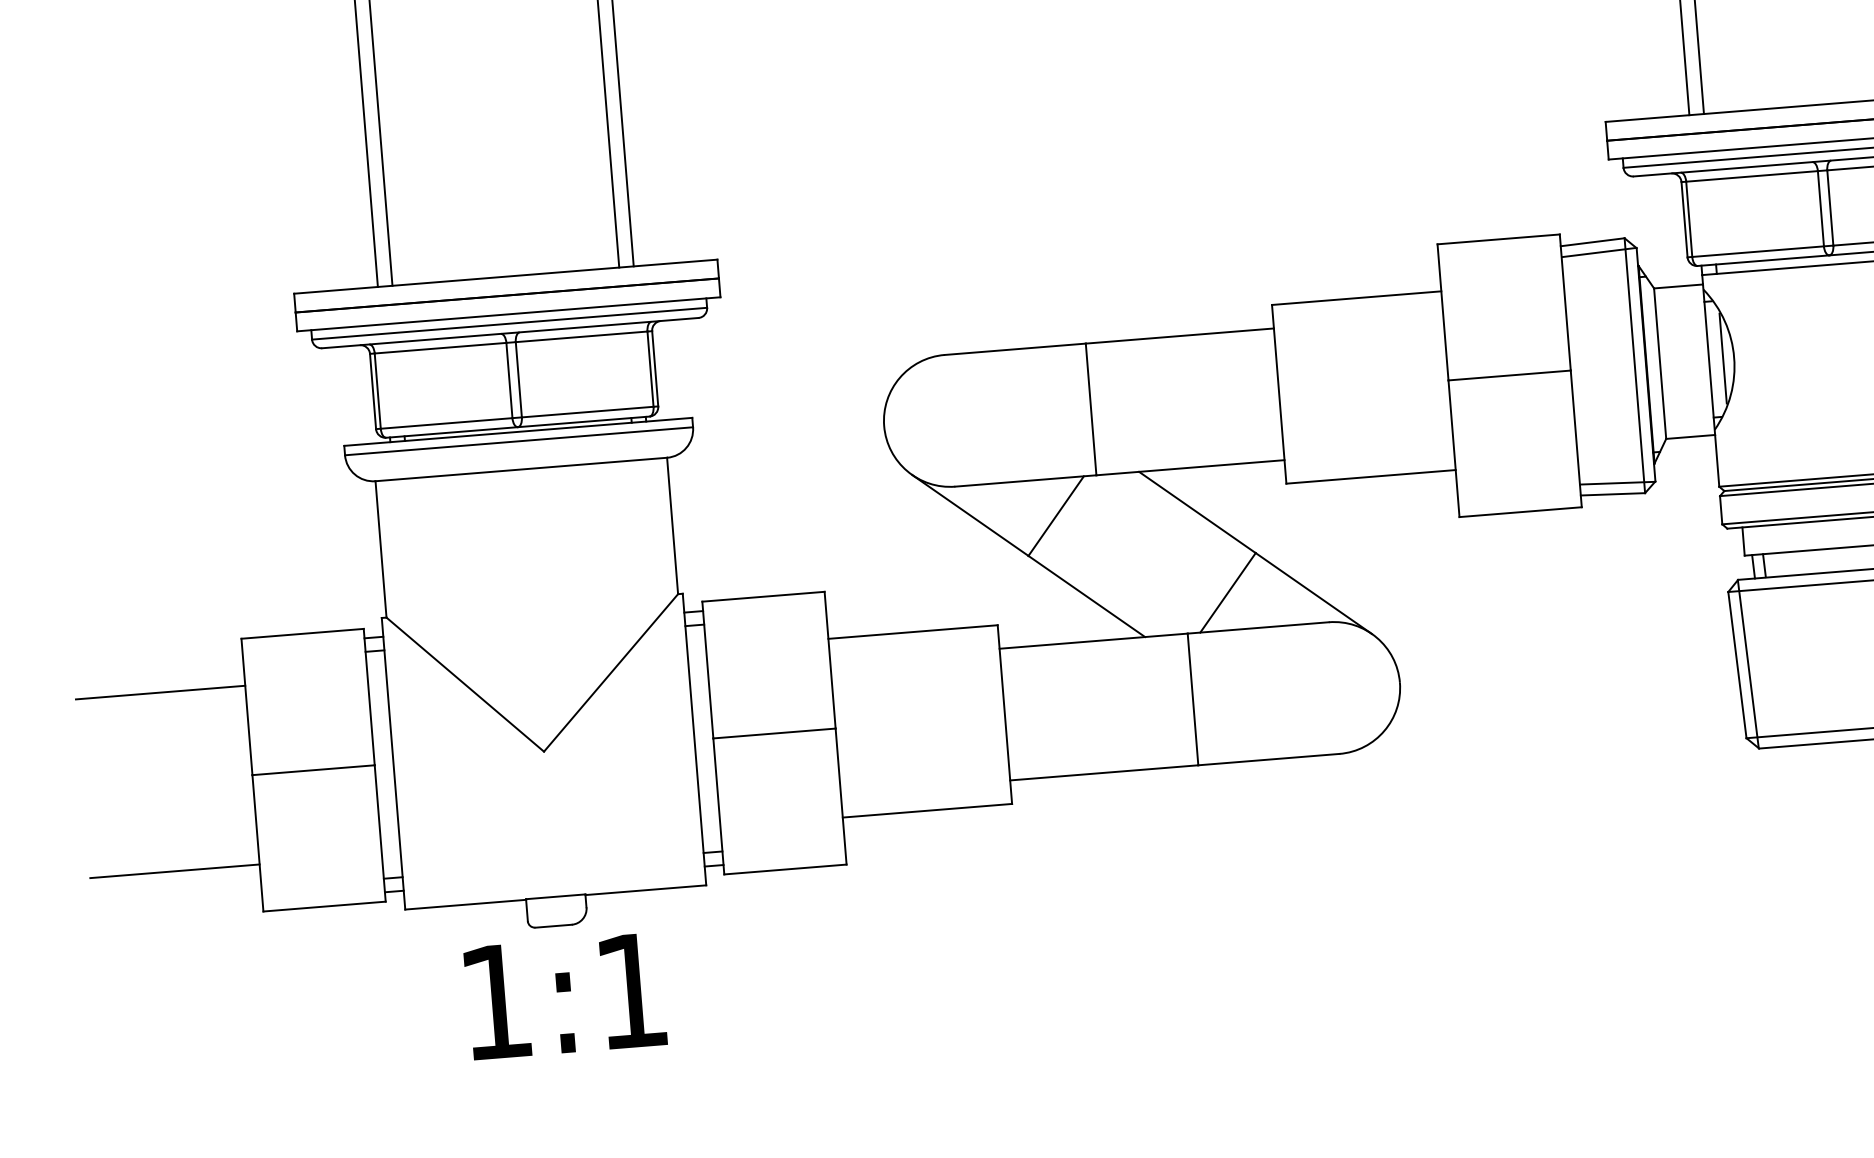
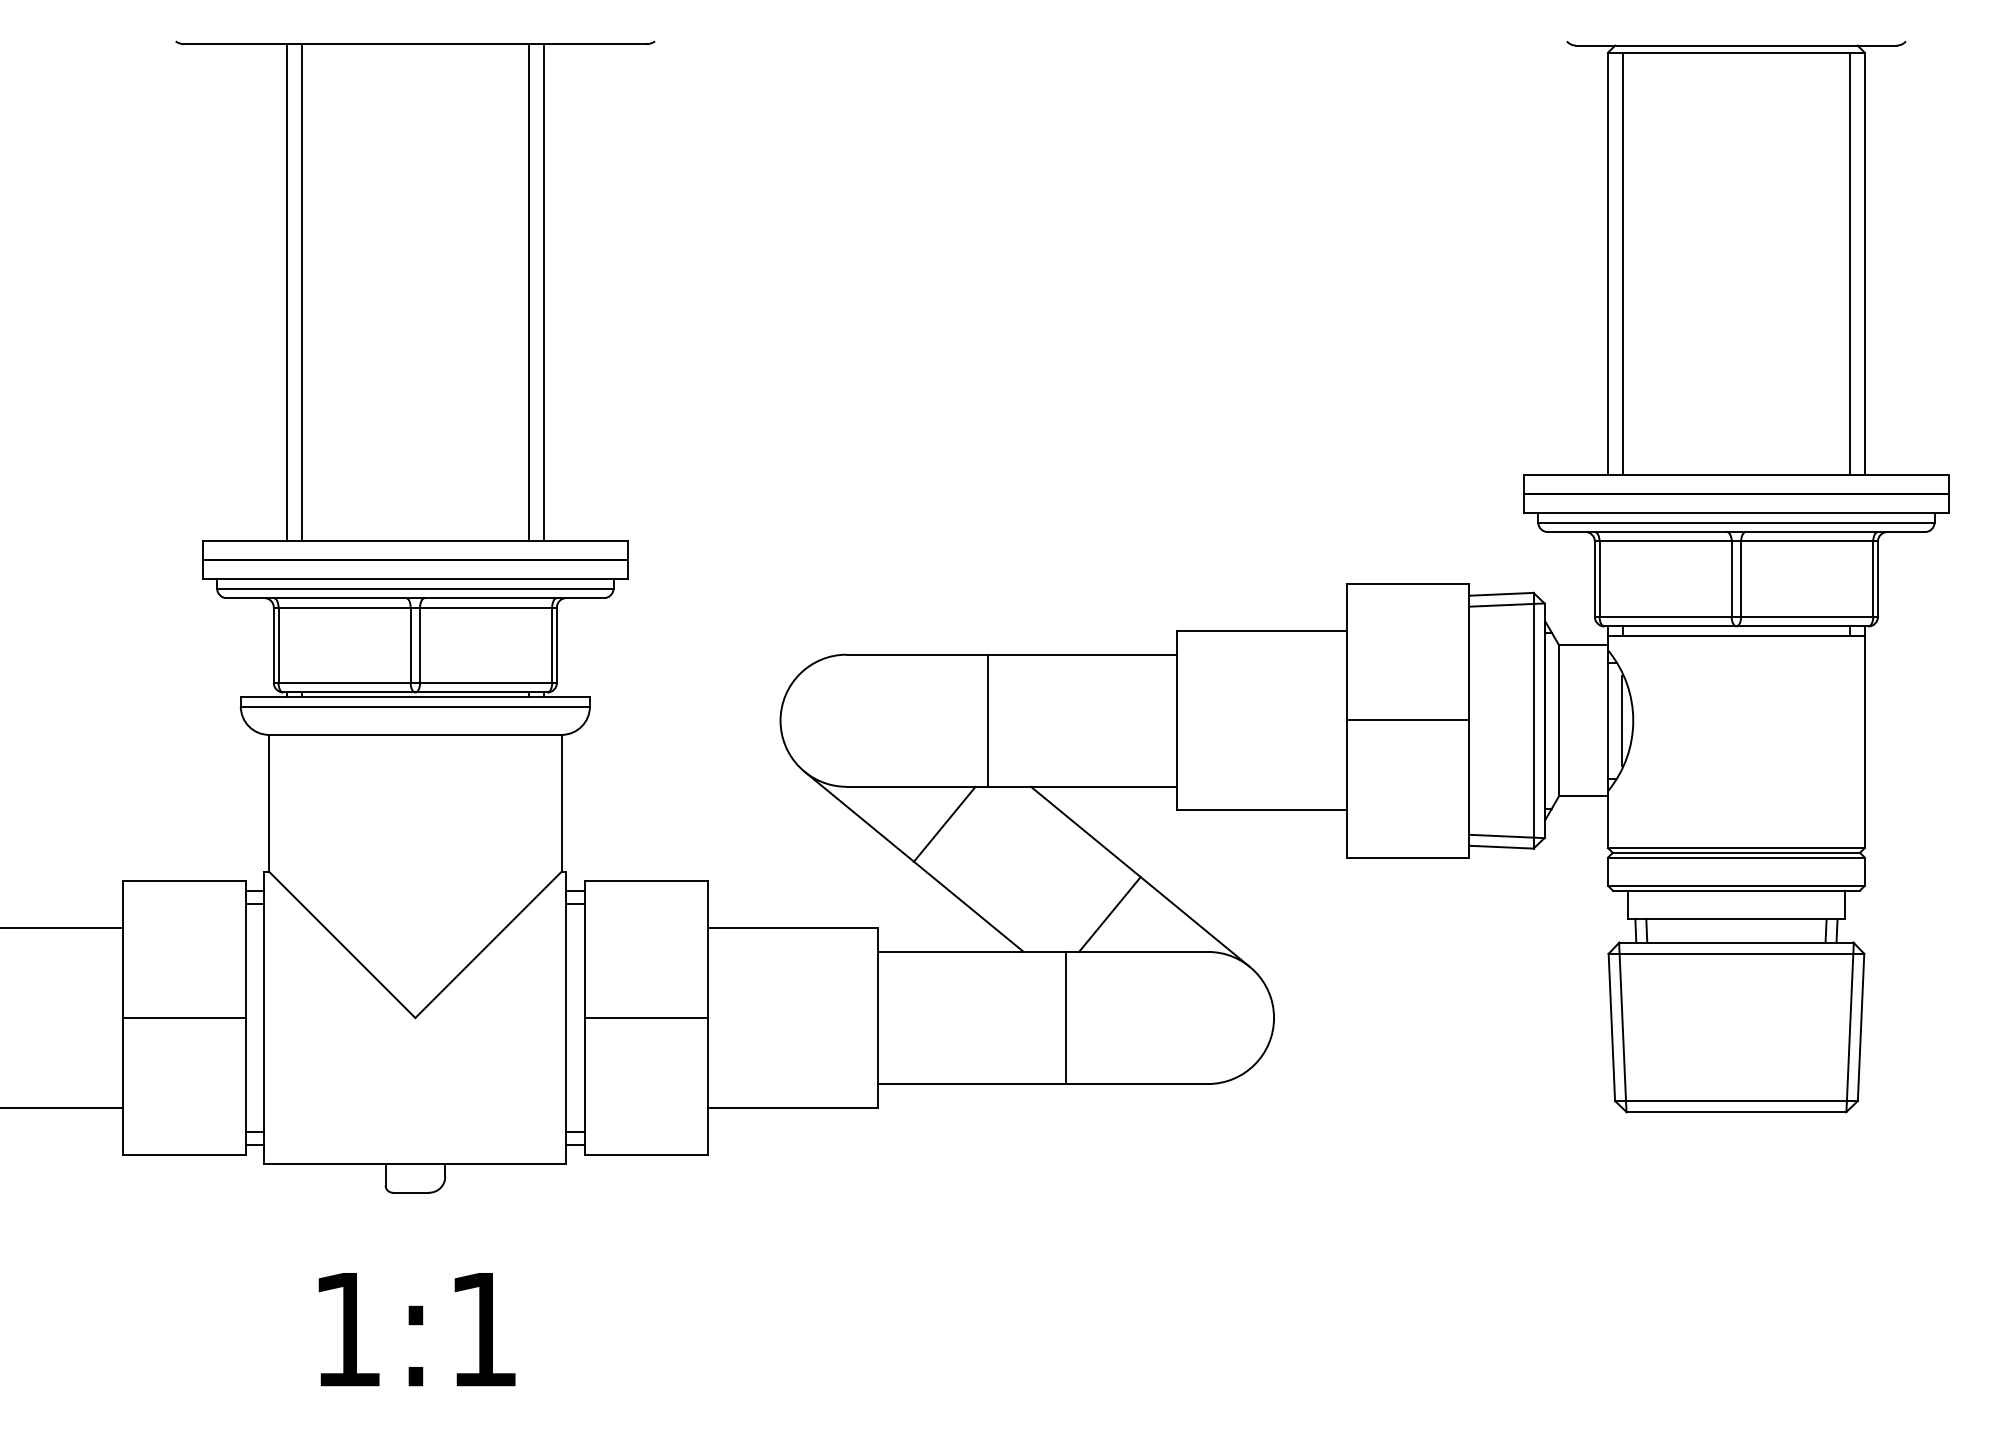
text: (564, 996) -> (416, 1329), moved

